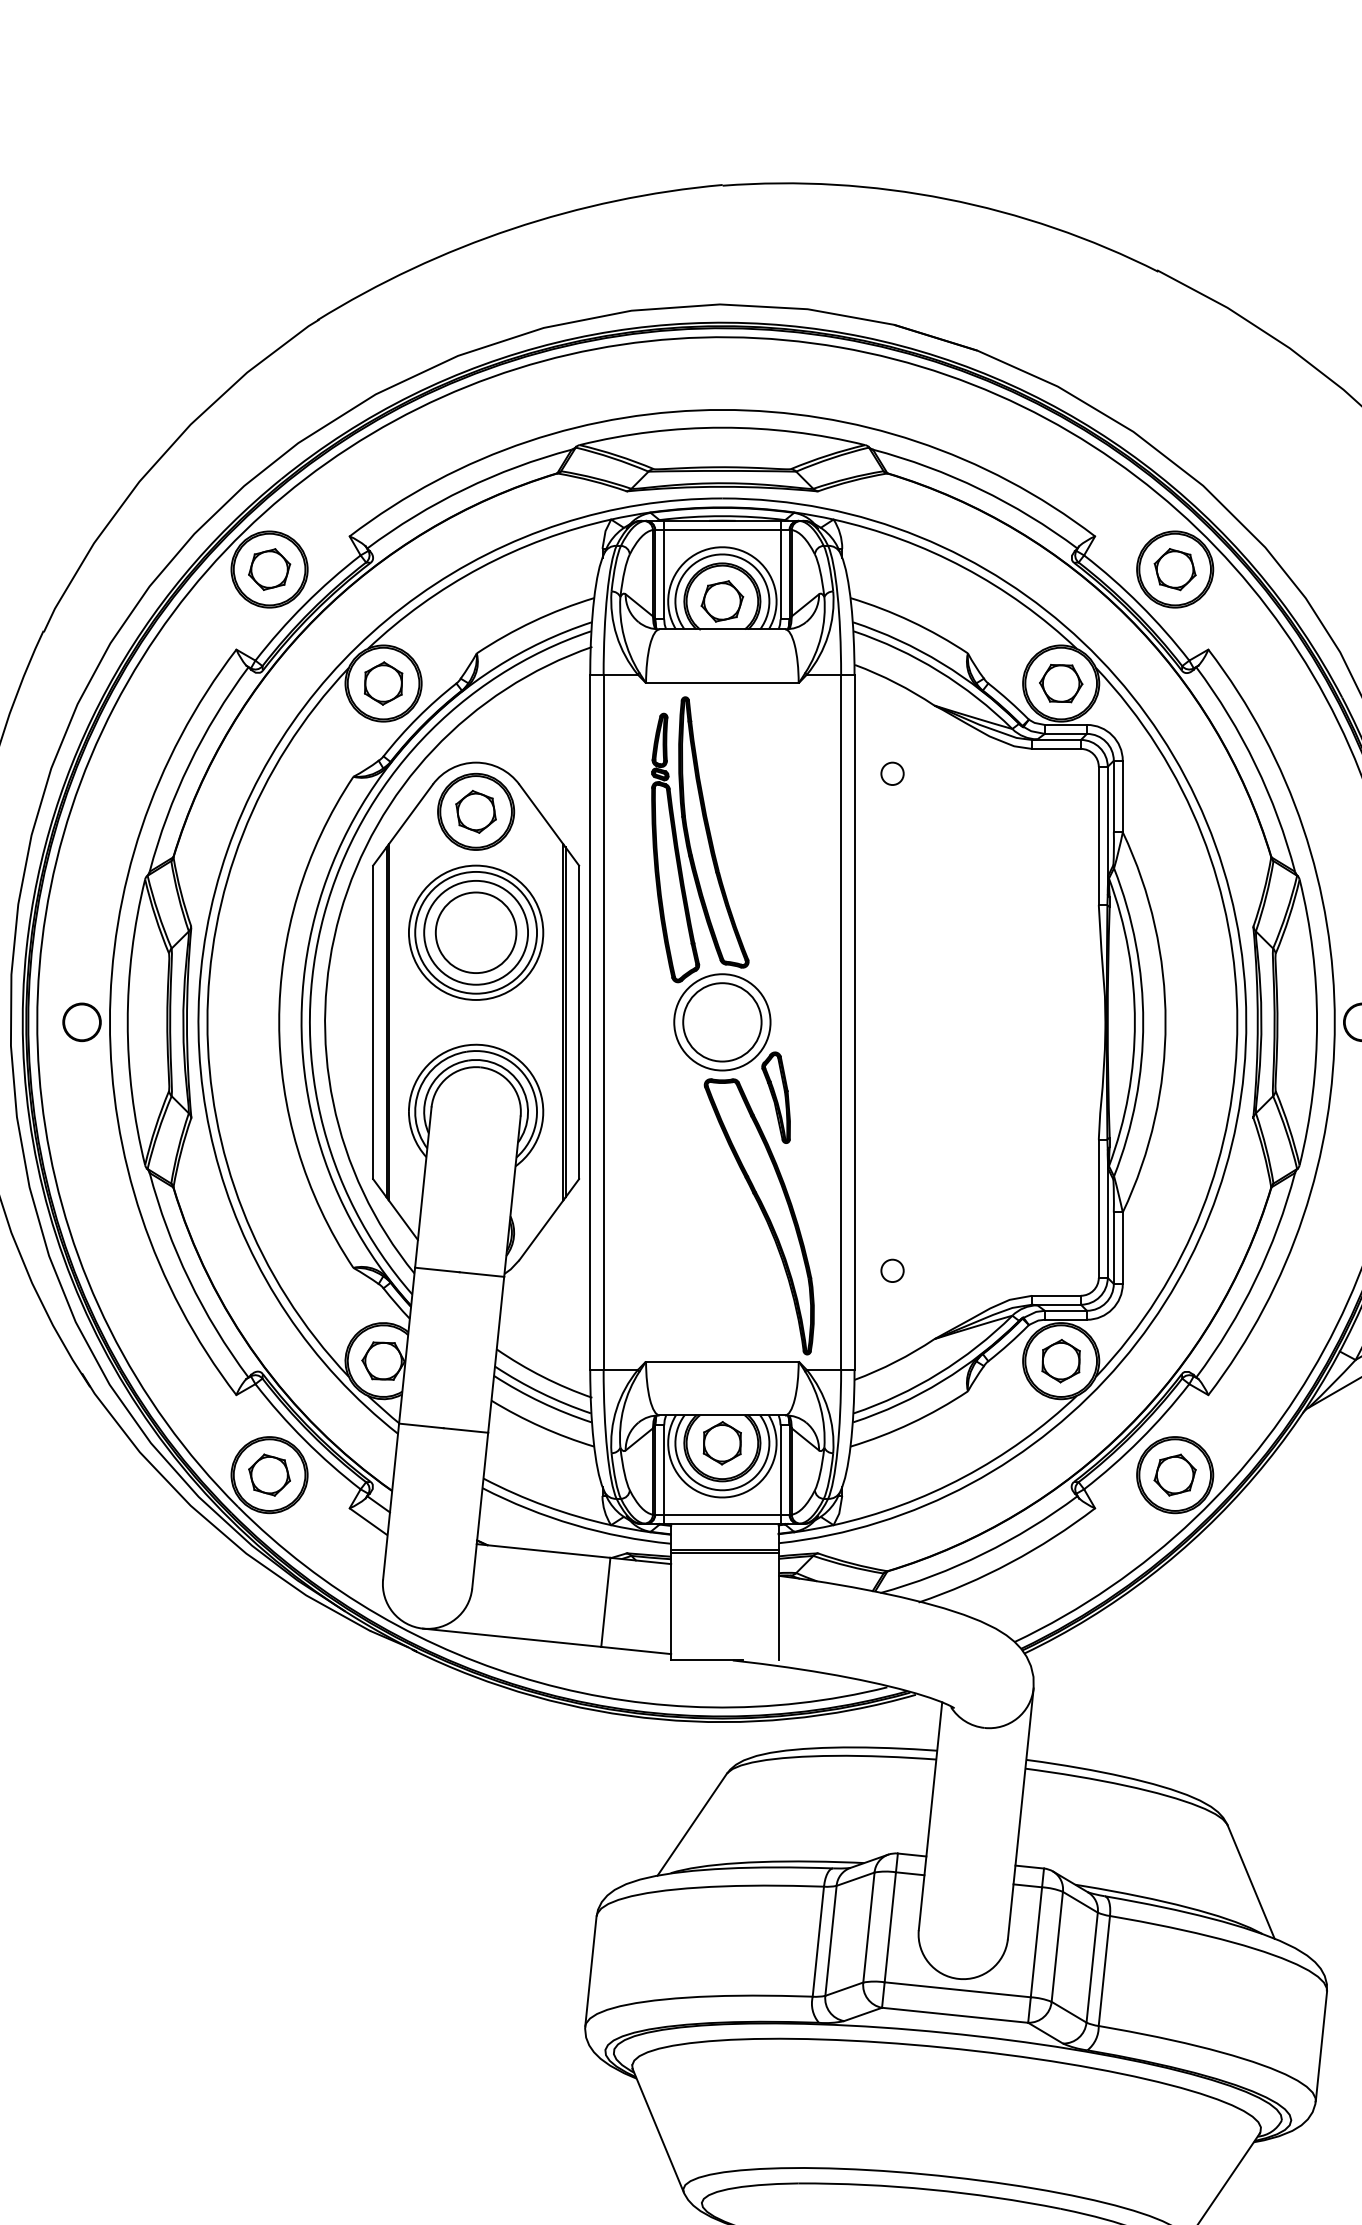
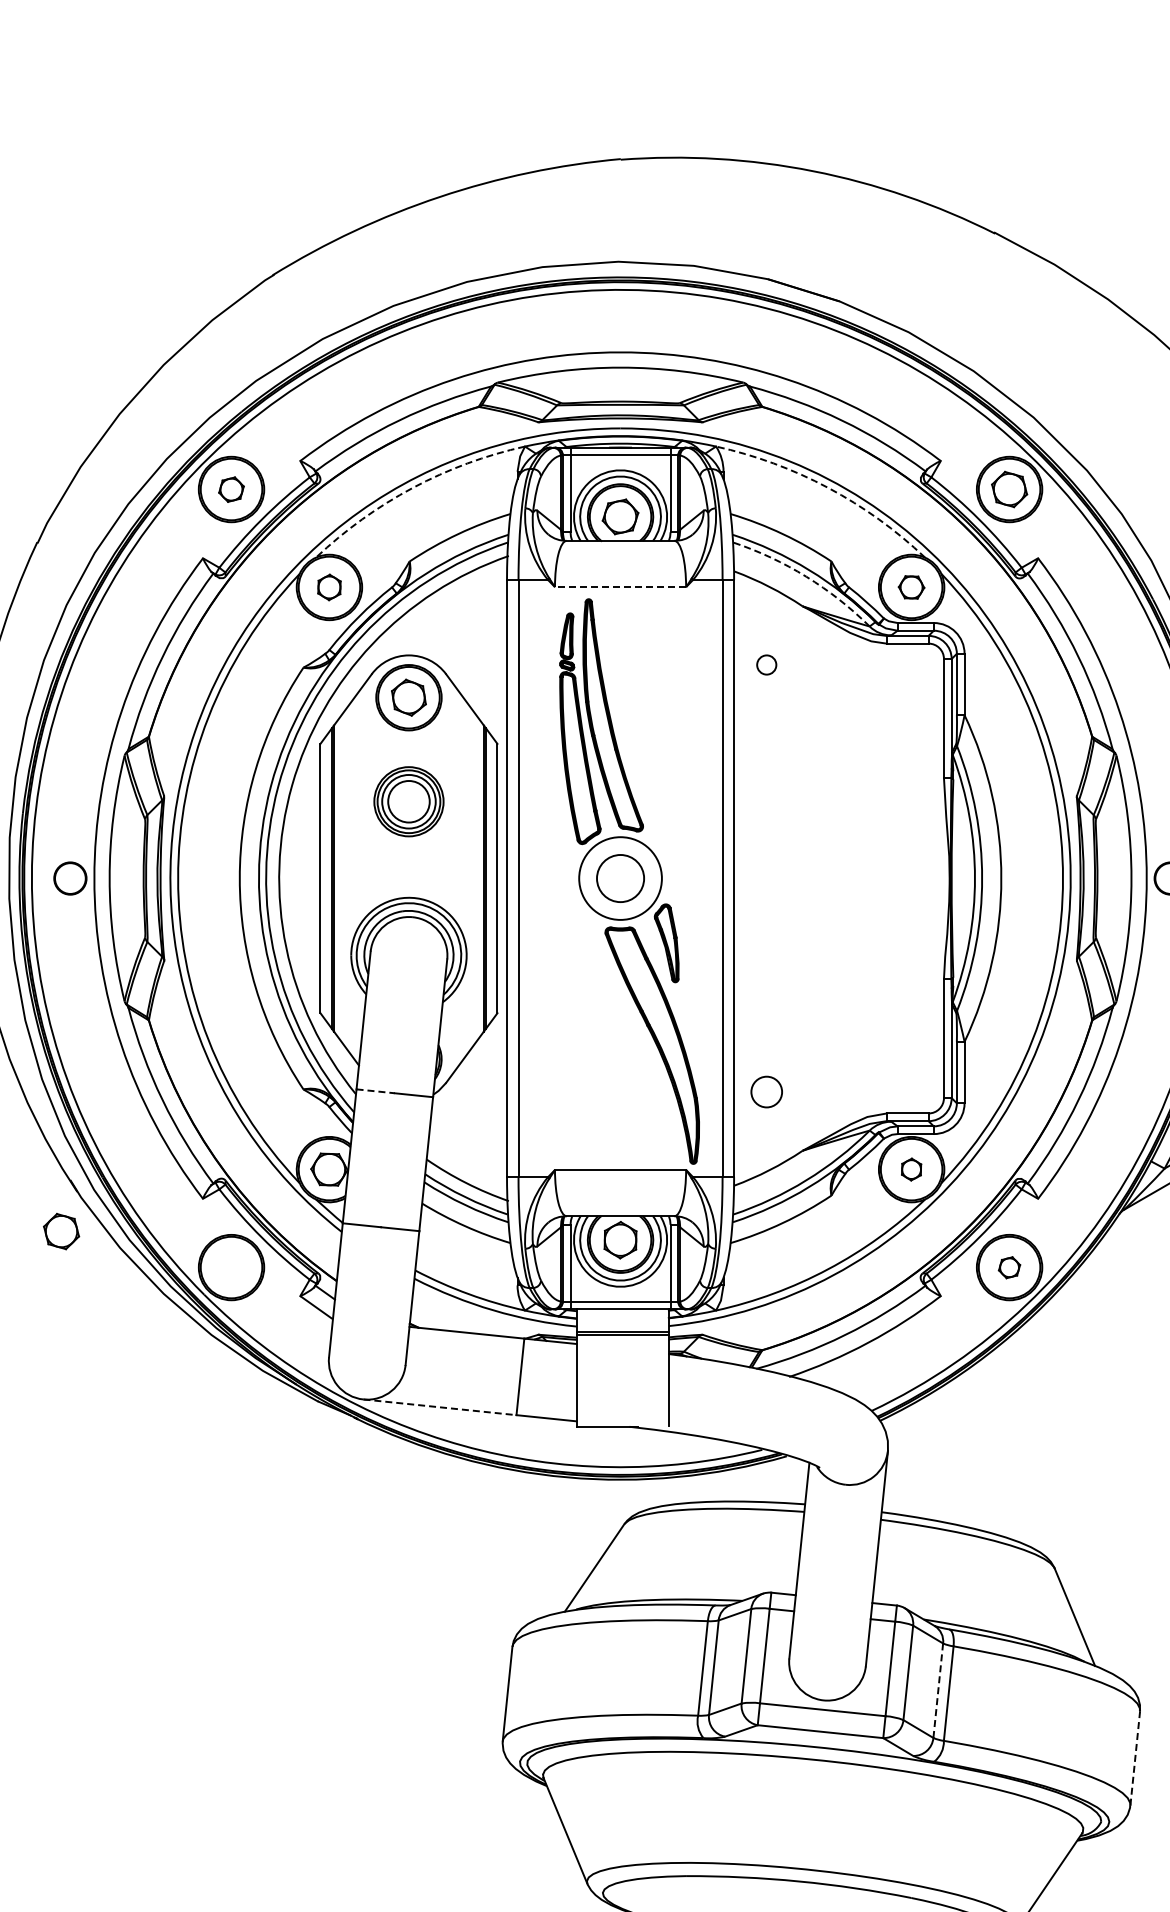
arc: (480, 567) -> (412, 487), solid -> dashed
arc: (964, 567) -> (828, 487), solid -> dashed
part: (269, 569) -> (231, 489), size x0.7
arc: (938, 670) -> (806, 576), solid -> dashed
part: (383, 683) -> (329, 587), size x0.7
line: (722, 683) -> (620, 587), solid -> dashed
part: (1061, 683) -> (911, 587), size x0.7
part: (475, 932) -> (408, 801), size x0.6
circle: (722, 1022) -> (620, 878), size x0.7
line: (438, 1270) -> (376, 1091), solid -> dashed
circle: (892, 1270) -> (766, 1091), size x1.6
part: (1061, 1360) -> (911, 1169), size x0.6
part: (269, 1475) -> (61, 1231), moved
part: (1175, 1475) -> (1009, 1267), size x0.6
line: (511, 1638) -> (439, 1407), solid -> dashed
line: (1092, 1967) -> (938, 1690), solid -> dashed
line: (1321, 2045) -> (1135, 1757), solid -> dashed

